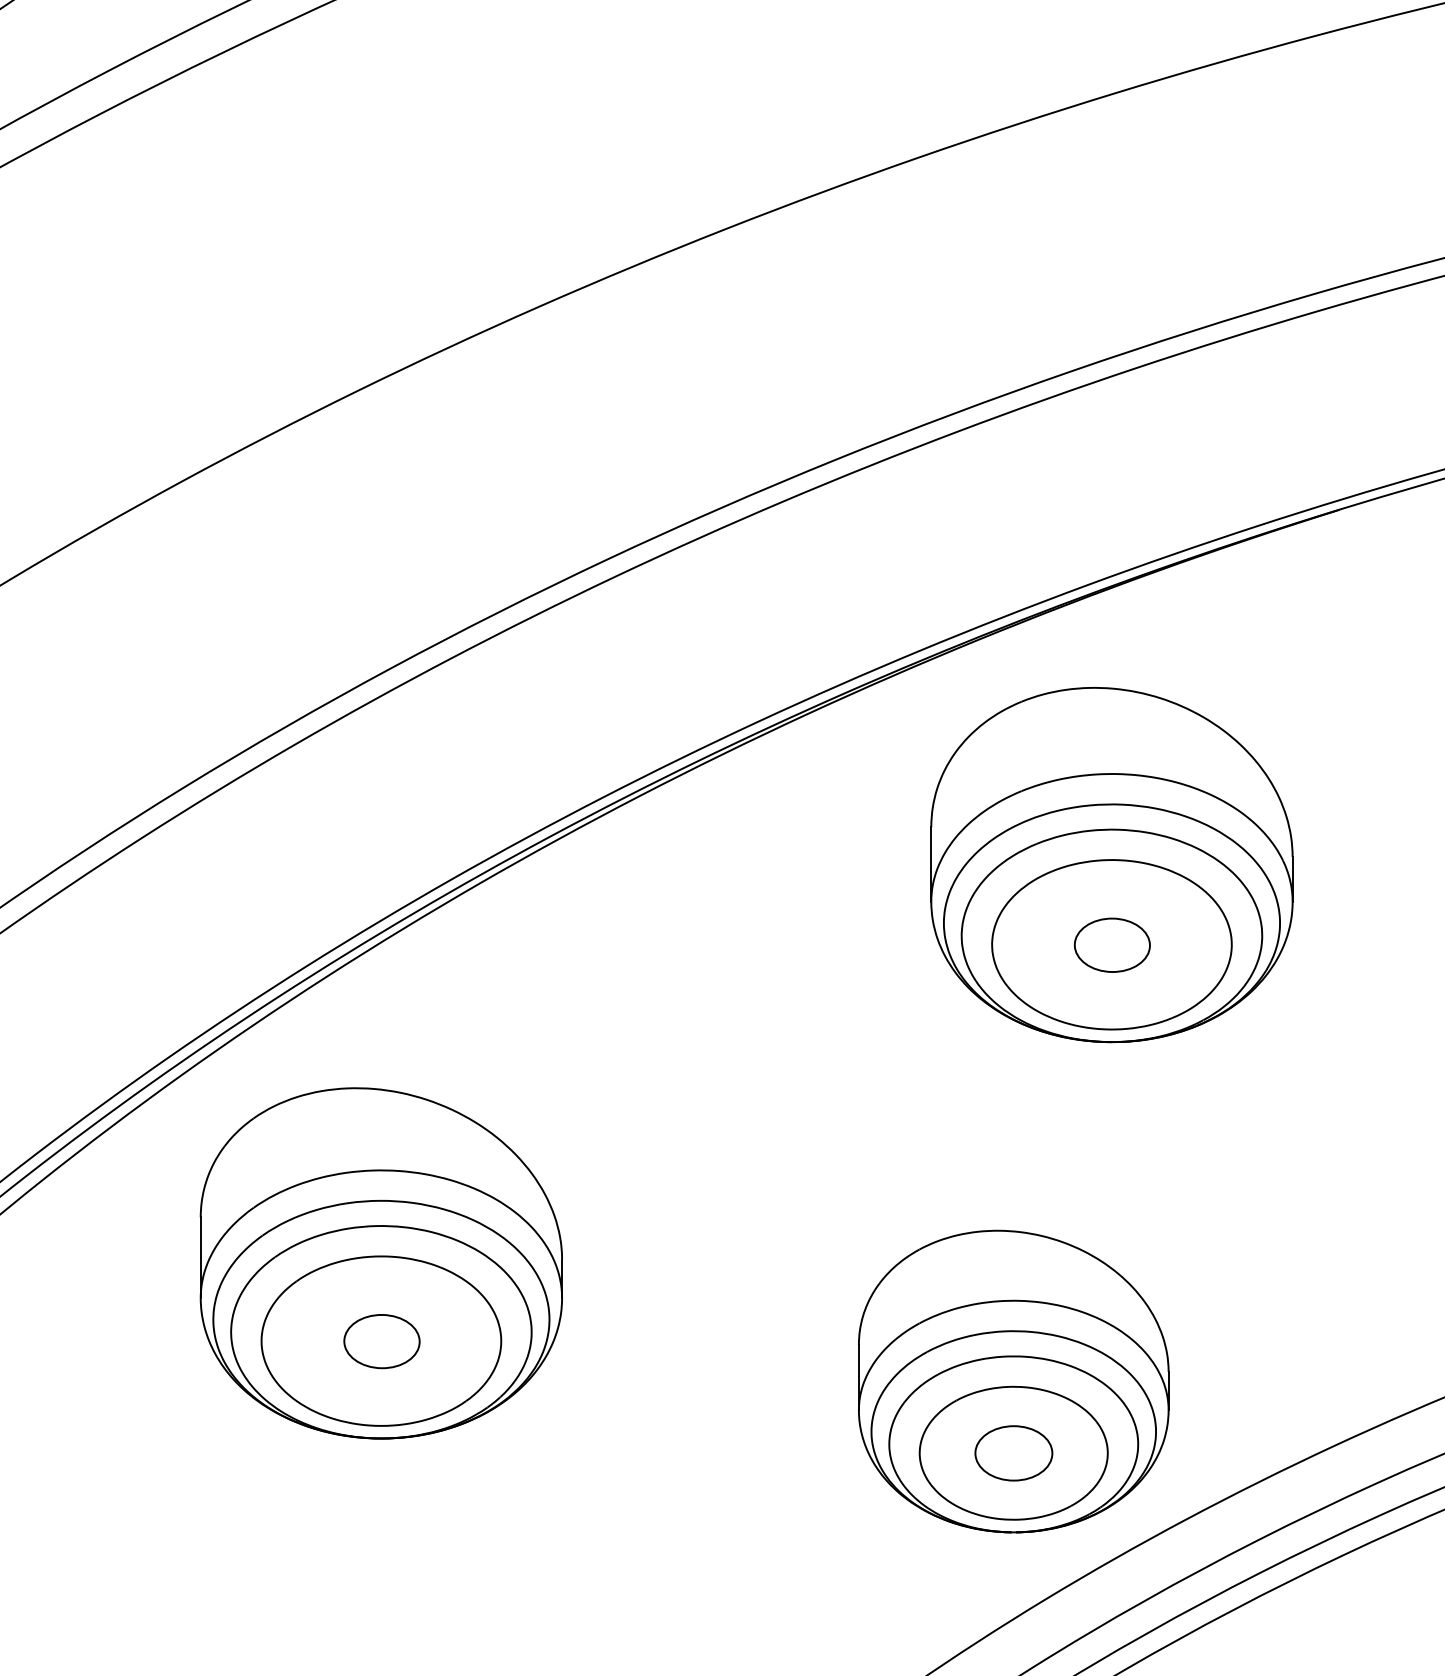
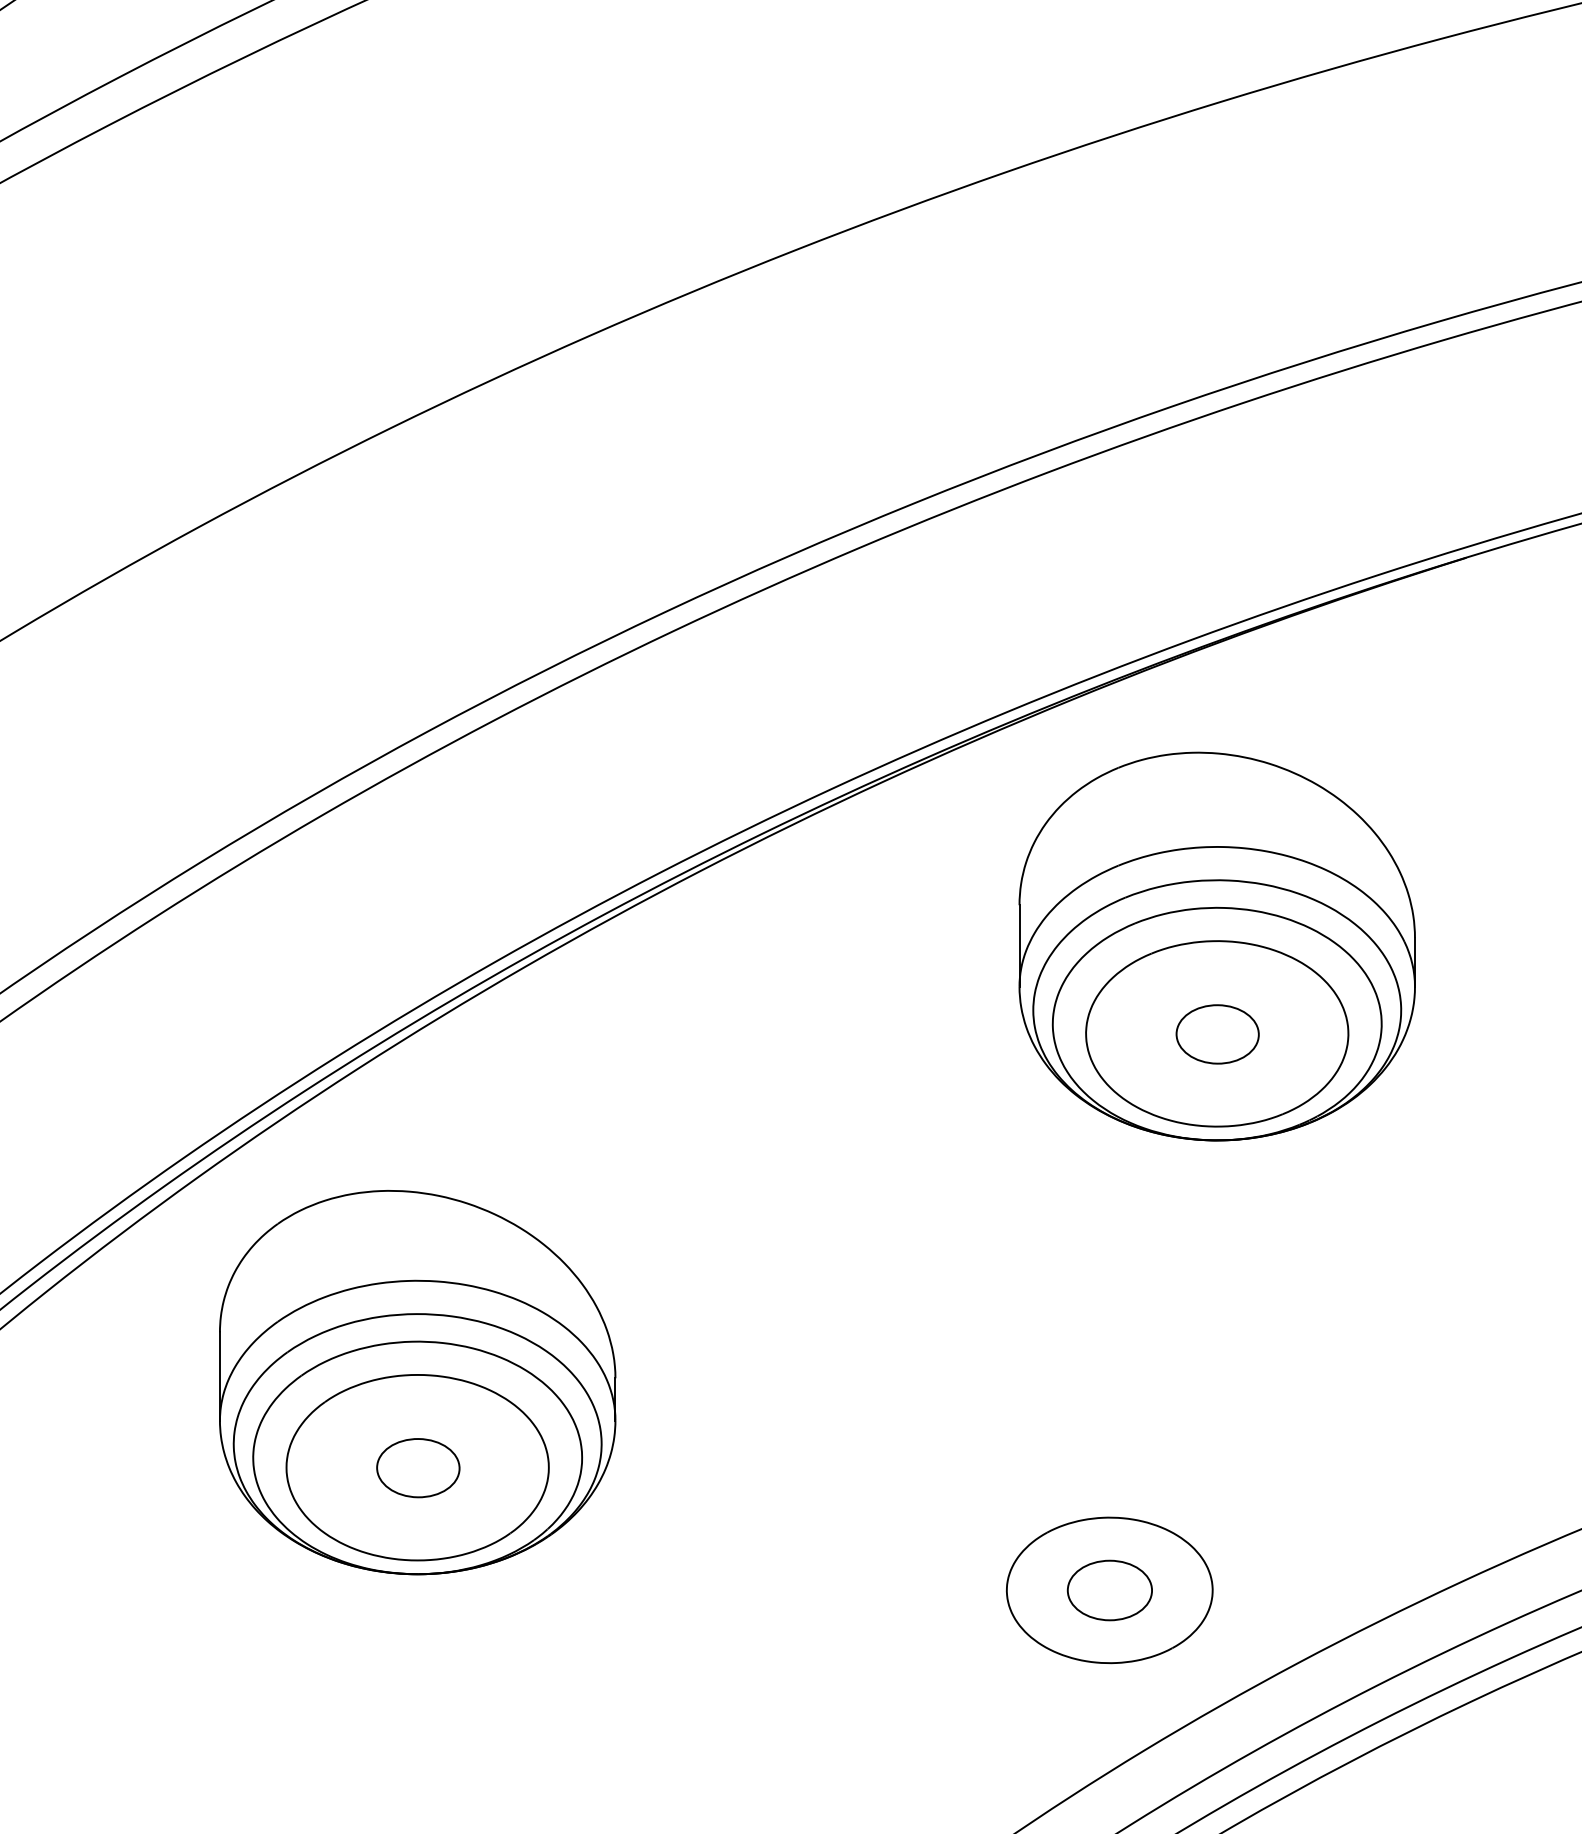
part: (1013, 1381) -> (1109, 1511), removed

